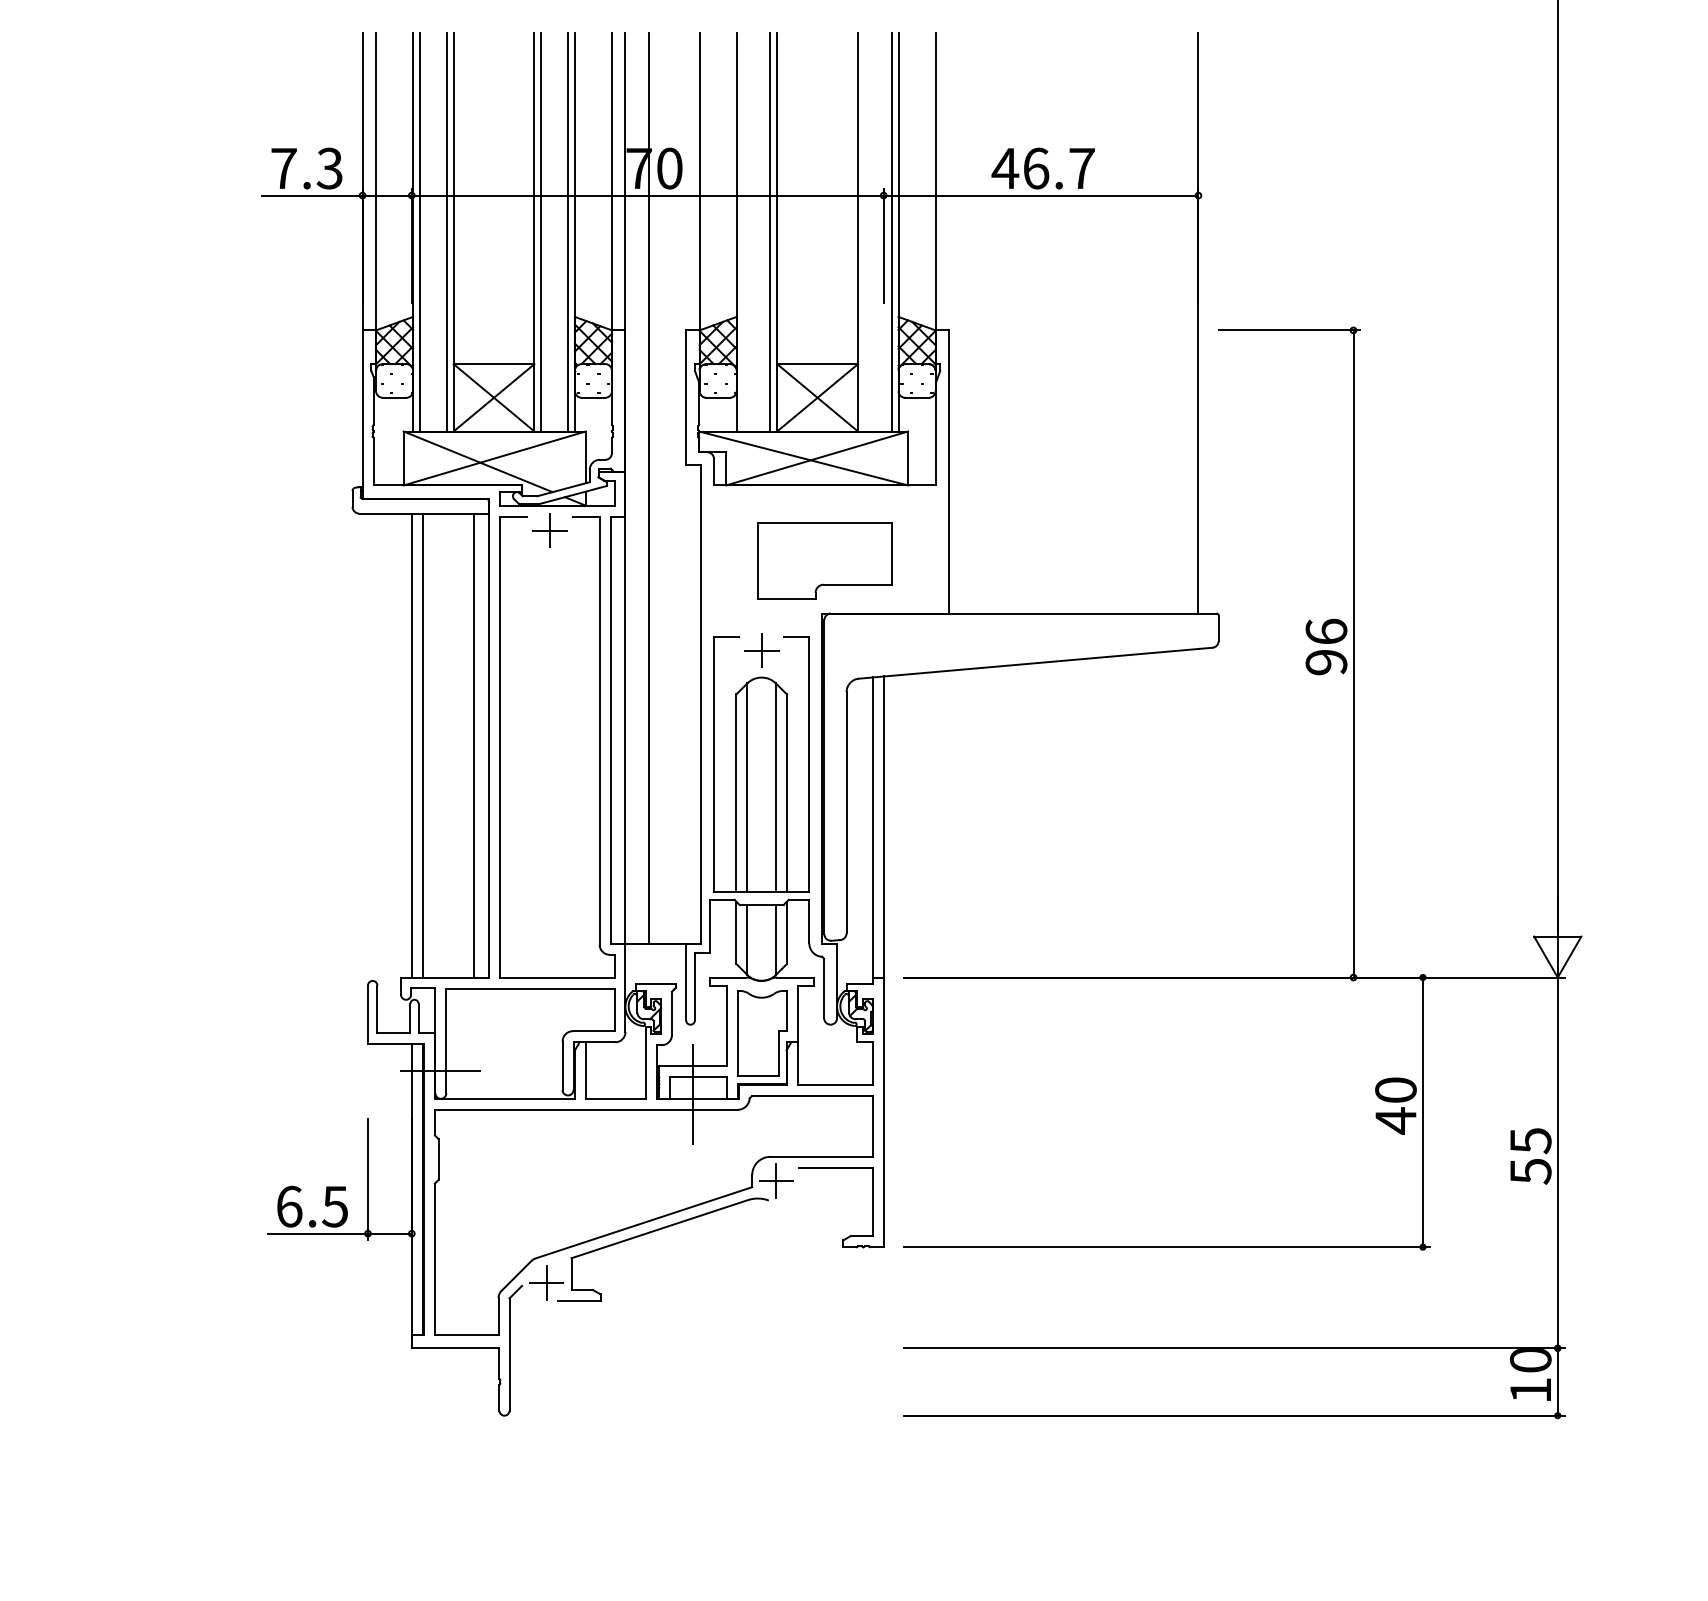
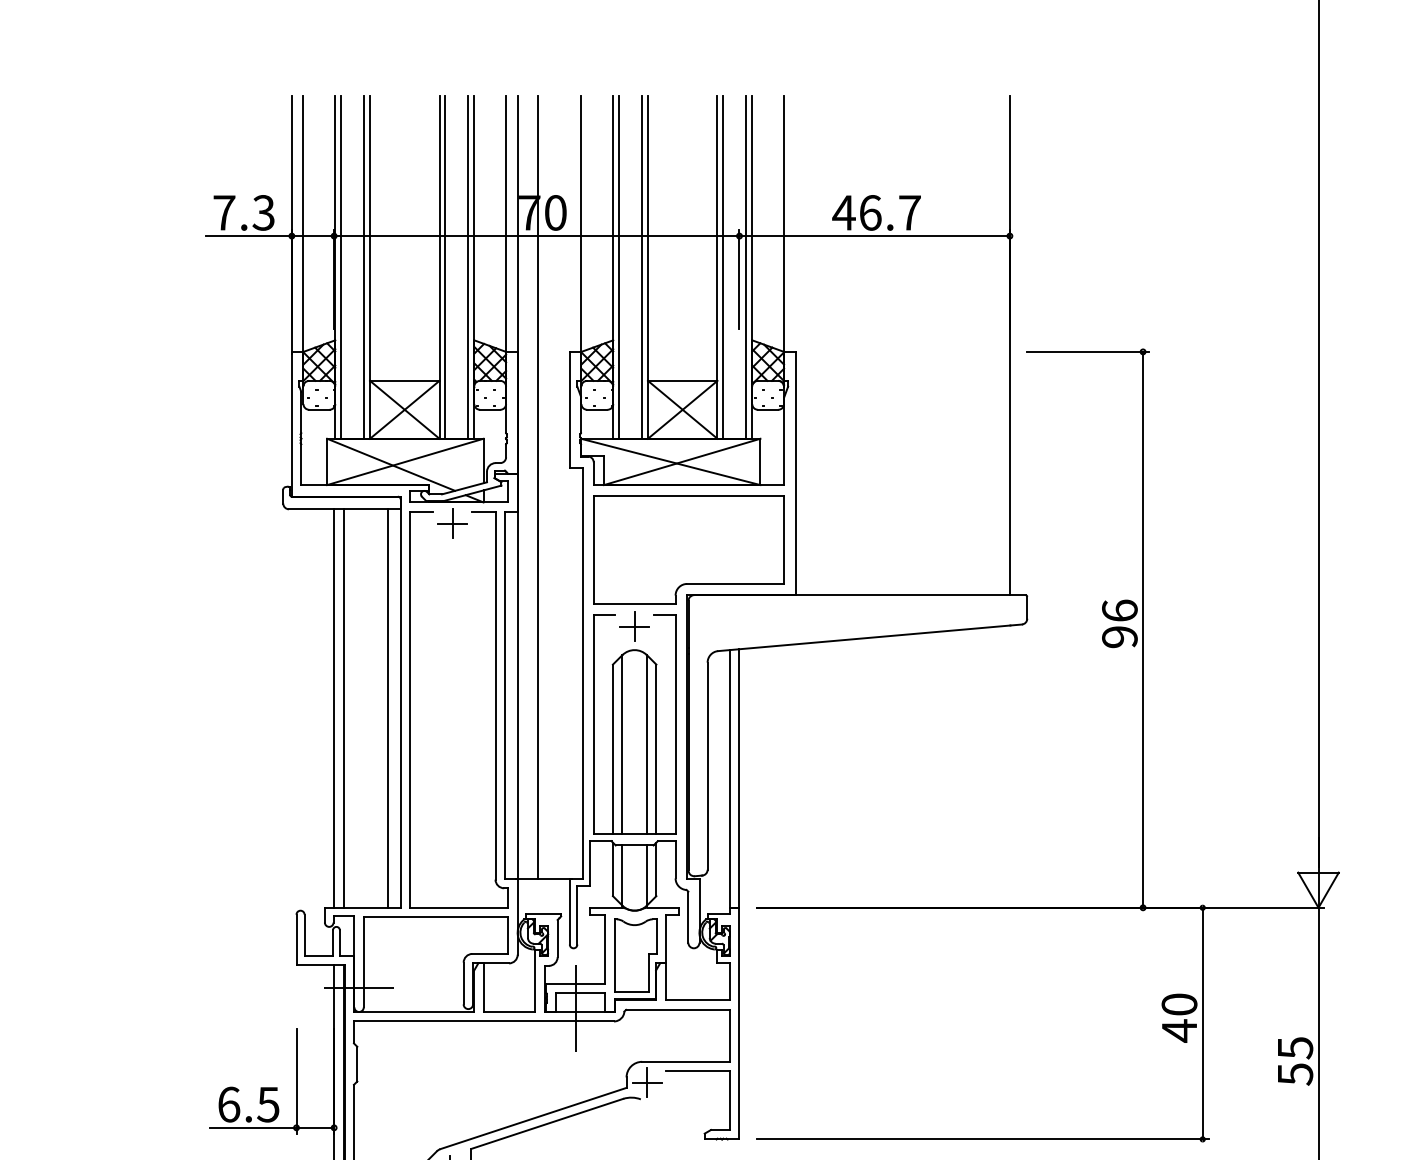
line: (743, 231) -> (619, 266), added
line: (864, 231) -> (723, 266), added
part: (824, 560) -> (688, 549), size x1.67

